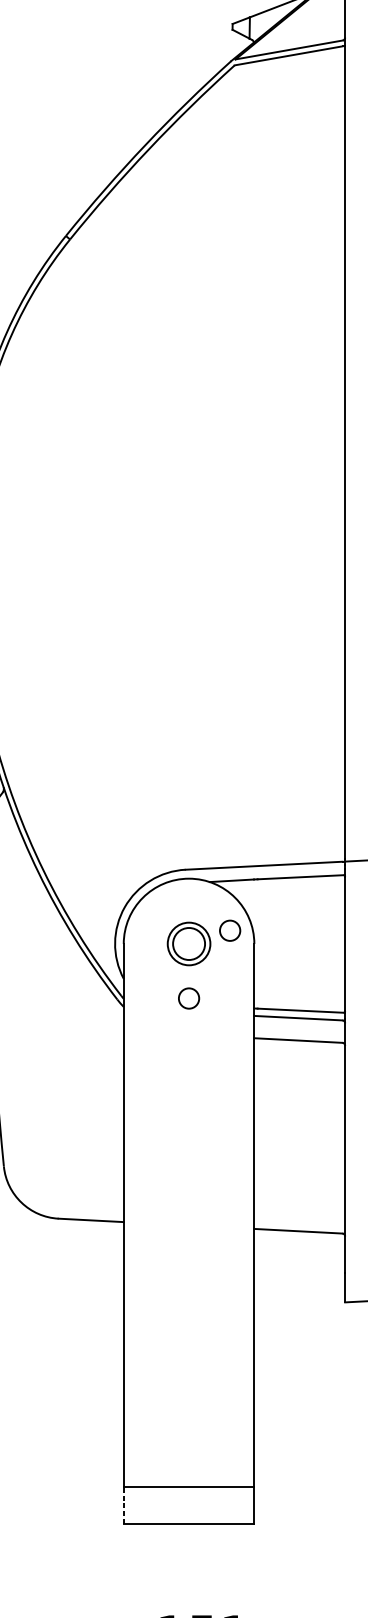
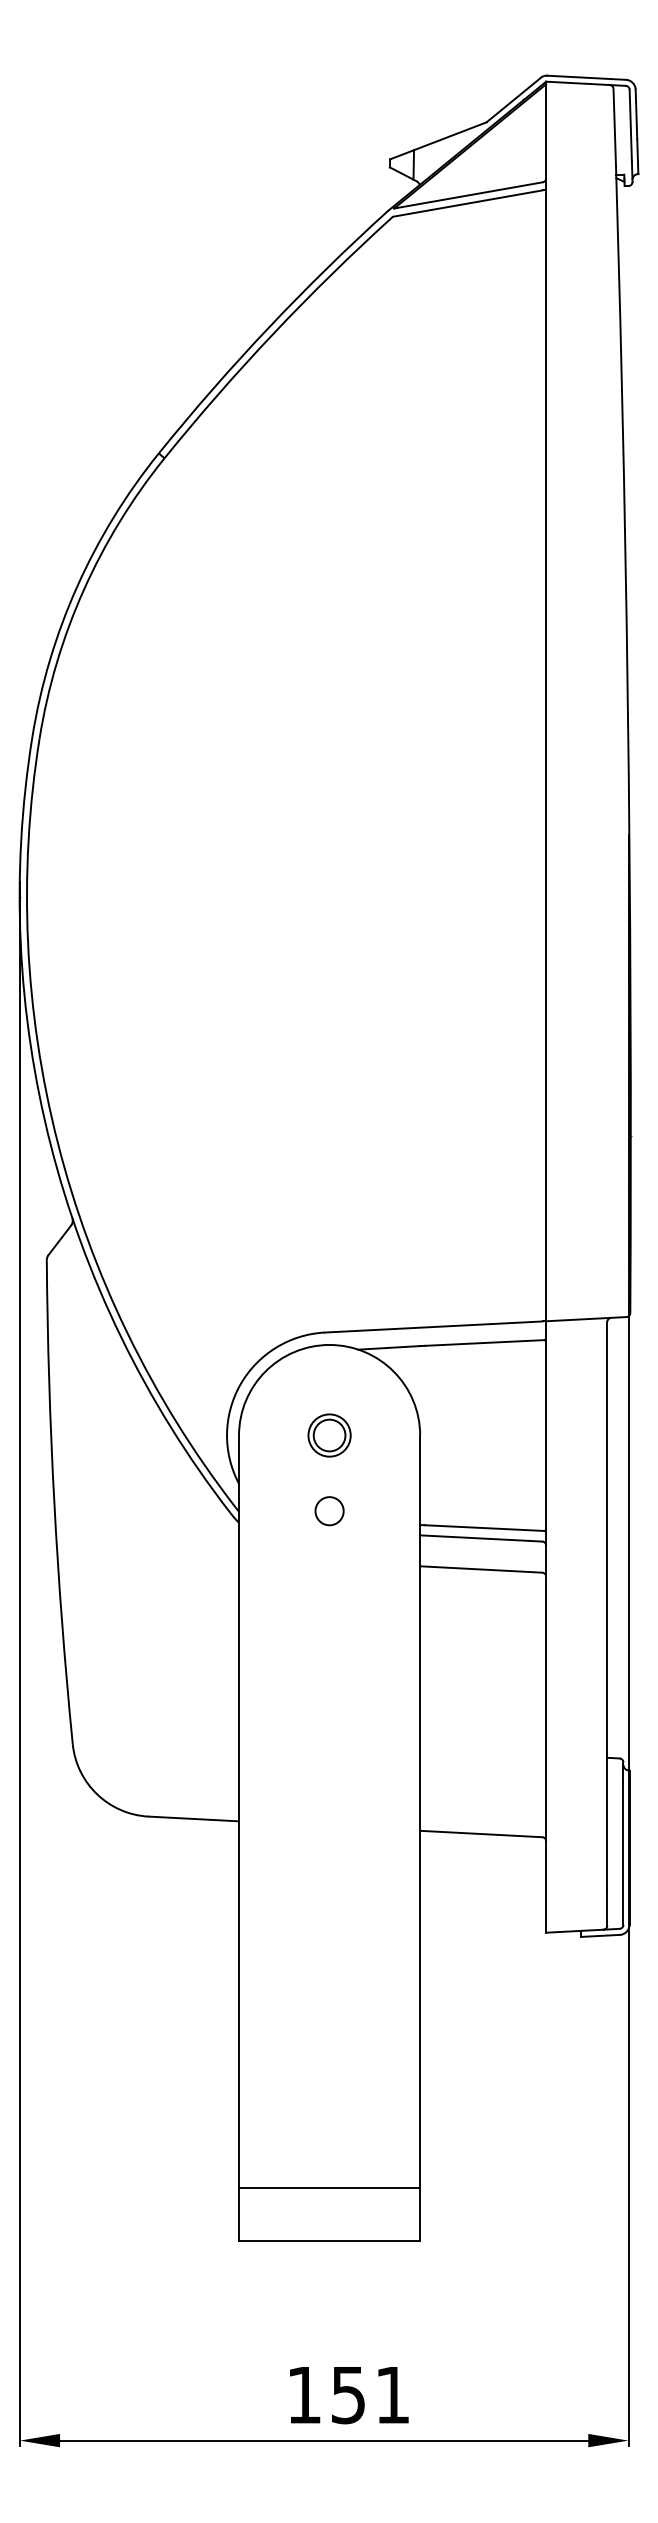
circle: (230, 930) -> (386, 1417), removed
part: (188, 943) -> (329, 1435), size x0.71
line: (124, 1504) -> (239, 2213), dashed -> solid

